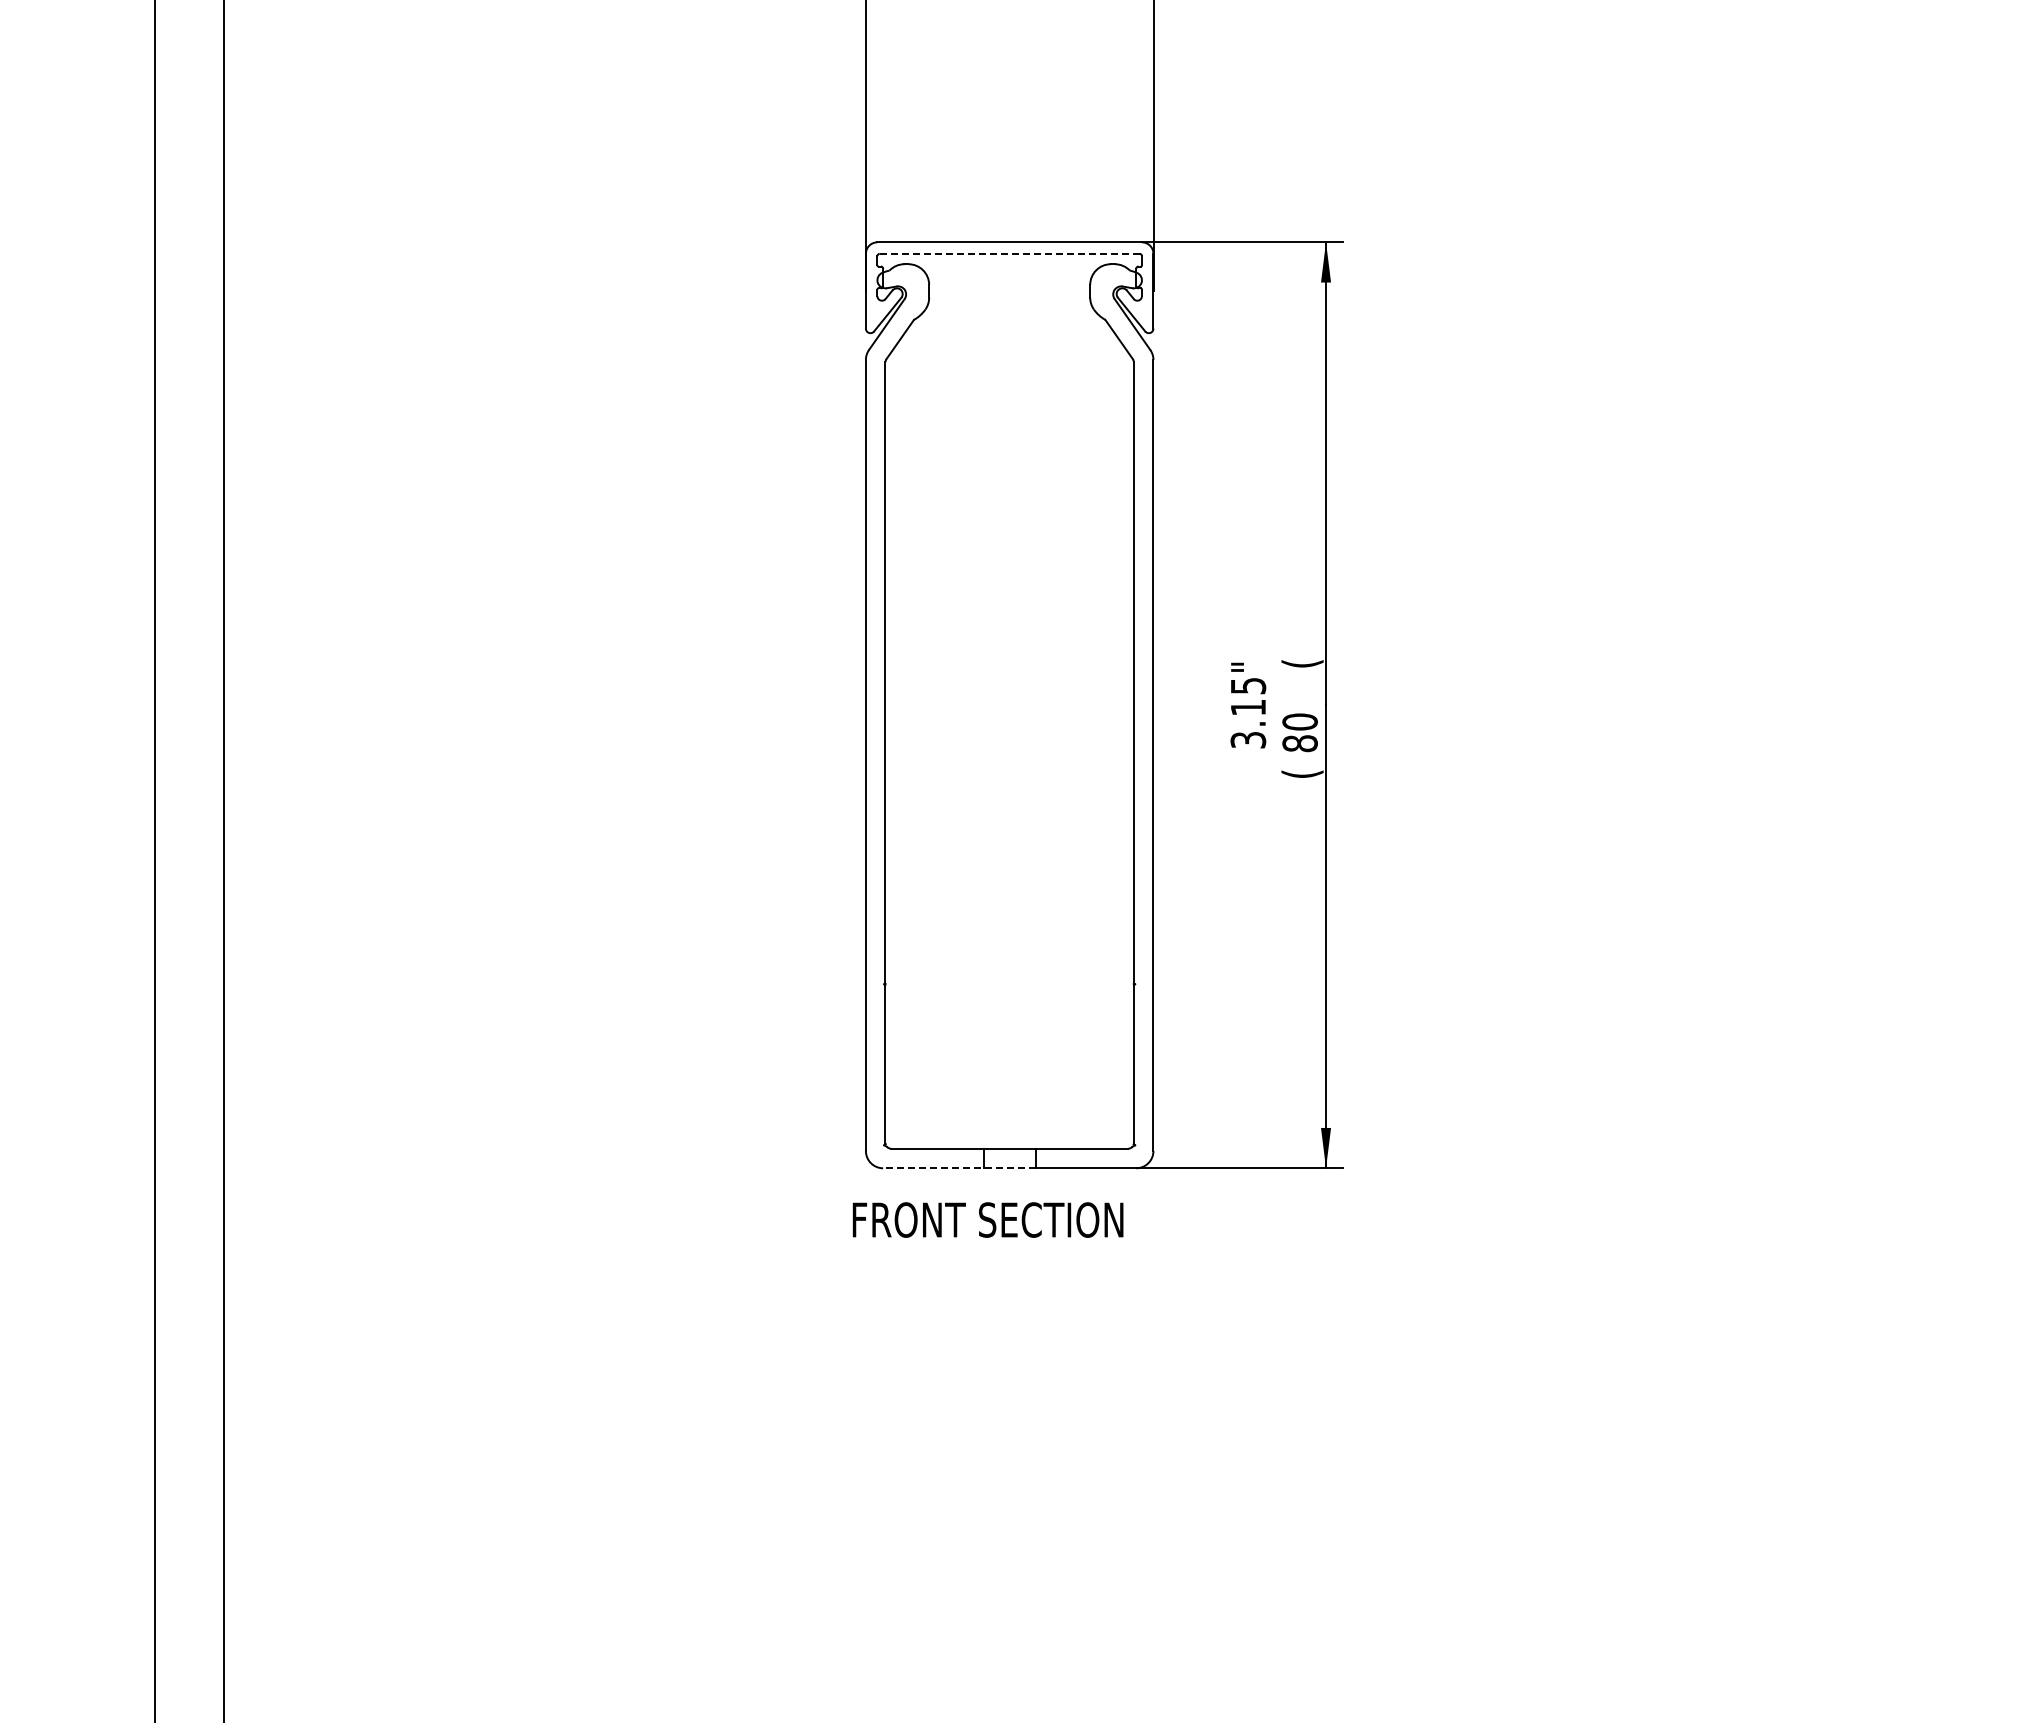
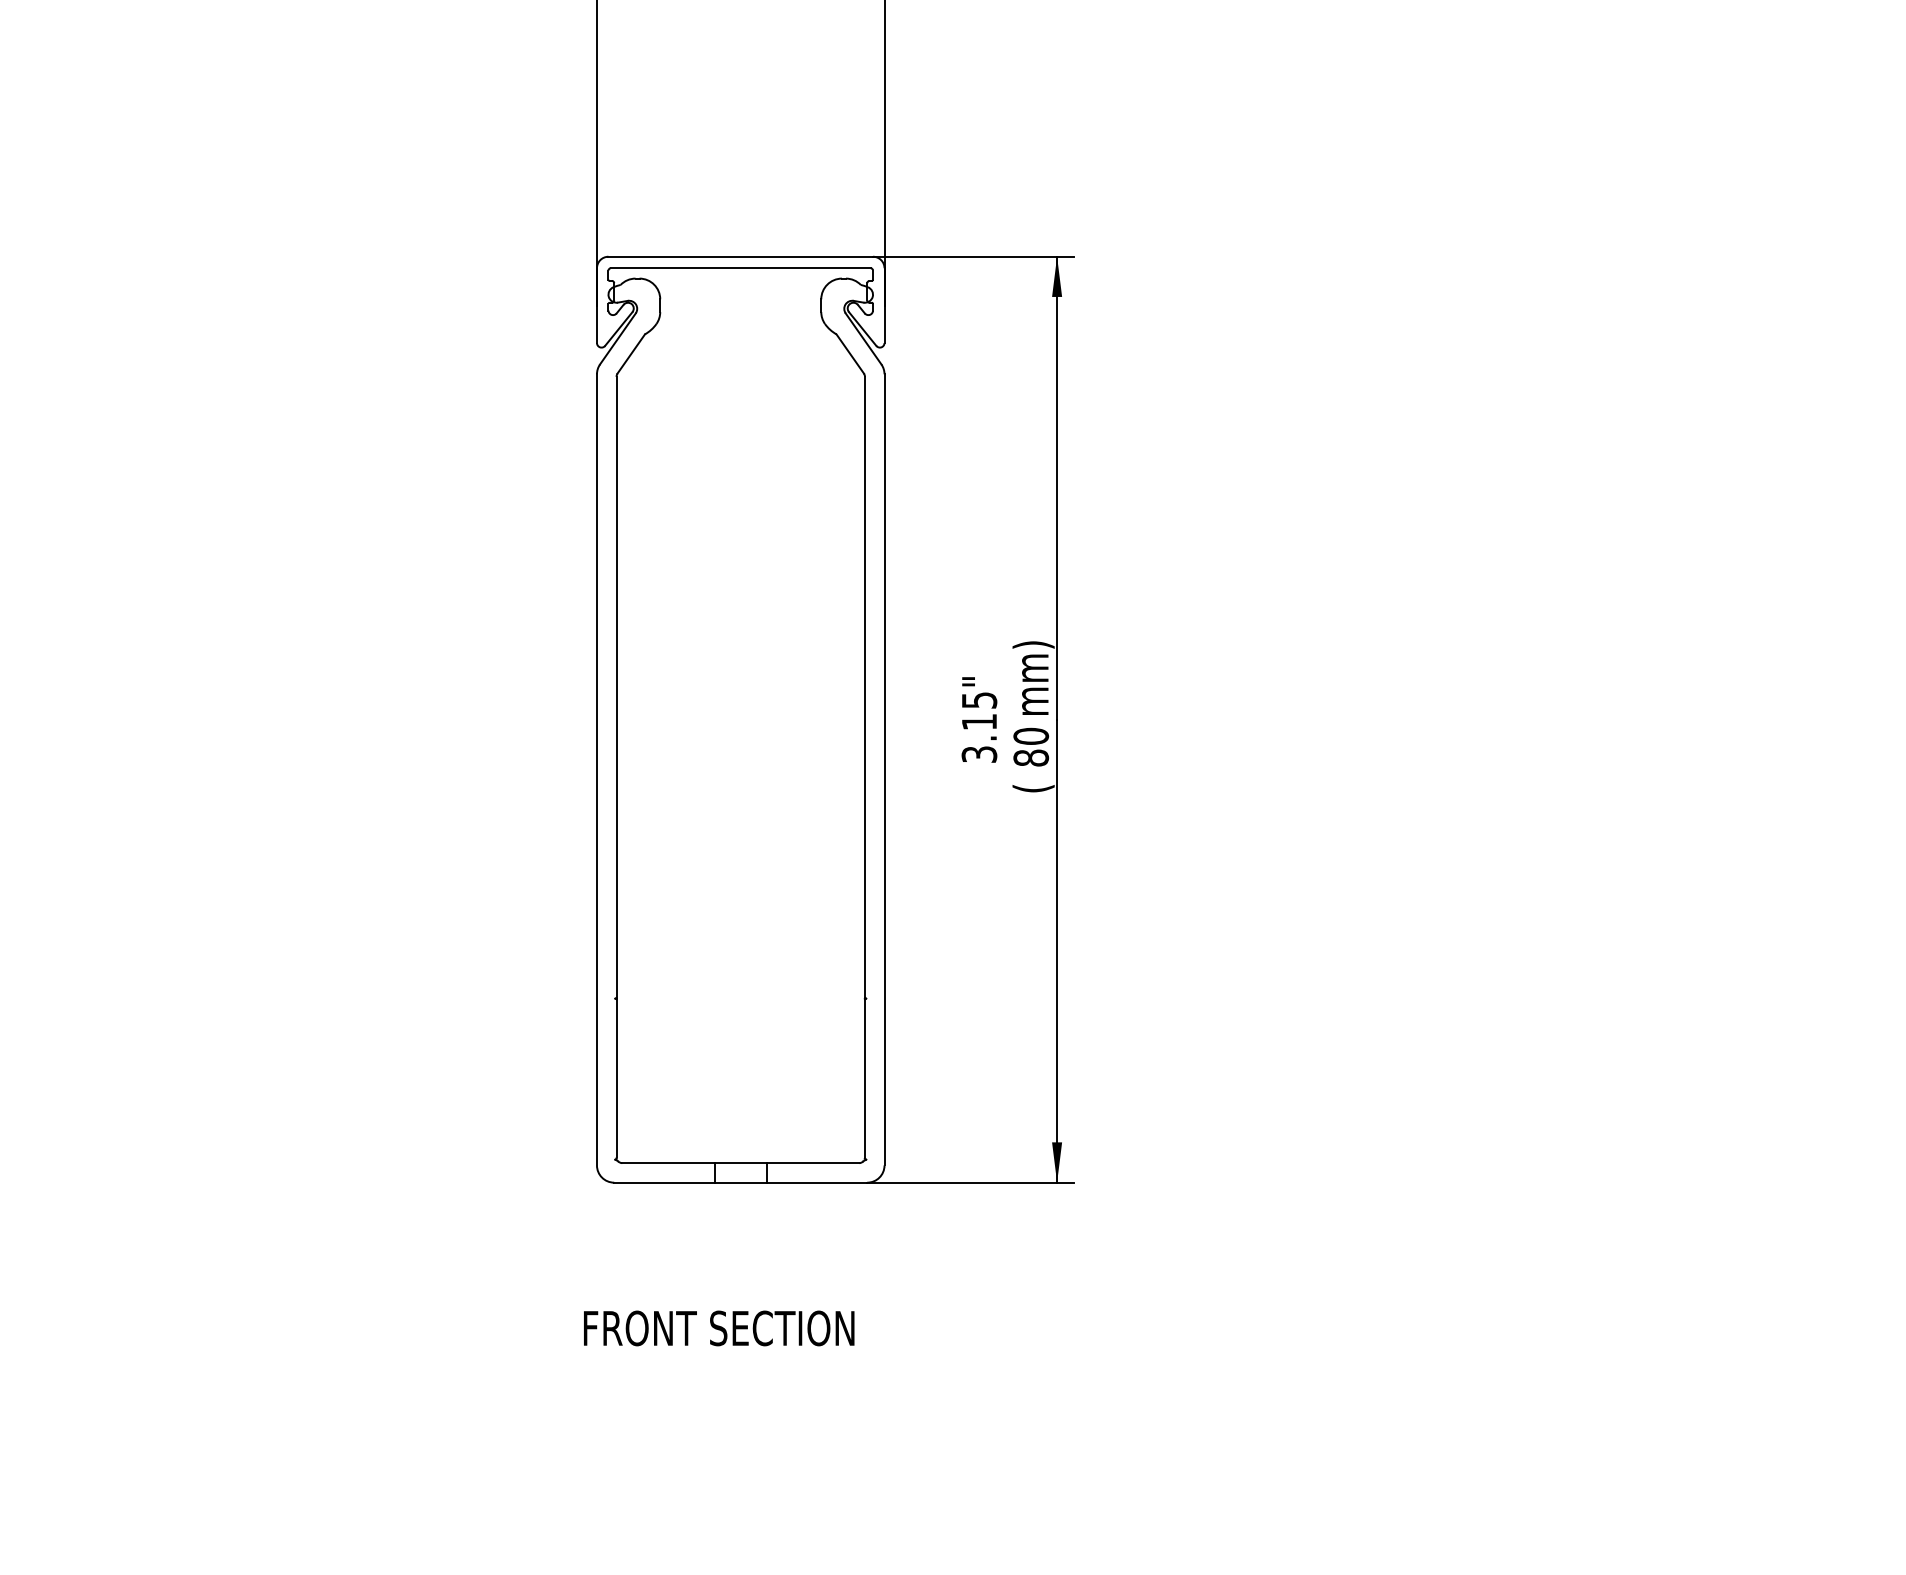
line: (1009, 253) -> (740, 267), dashed -> solid
text: (1302, 663) -> (1033, 677), ( -> mm)
line: (958, 1168) -> (689, 1182), dashed -> solid
text: (987, 1219) -> (718, 1327), moved

